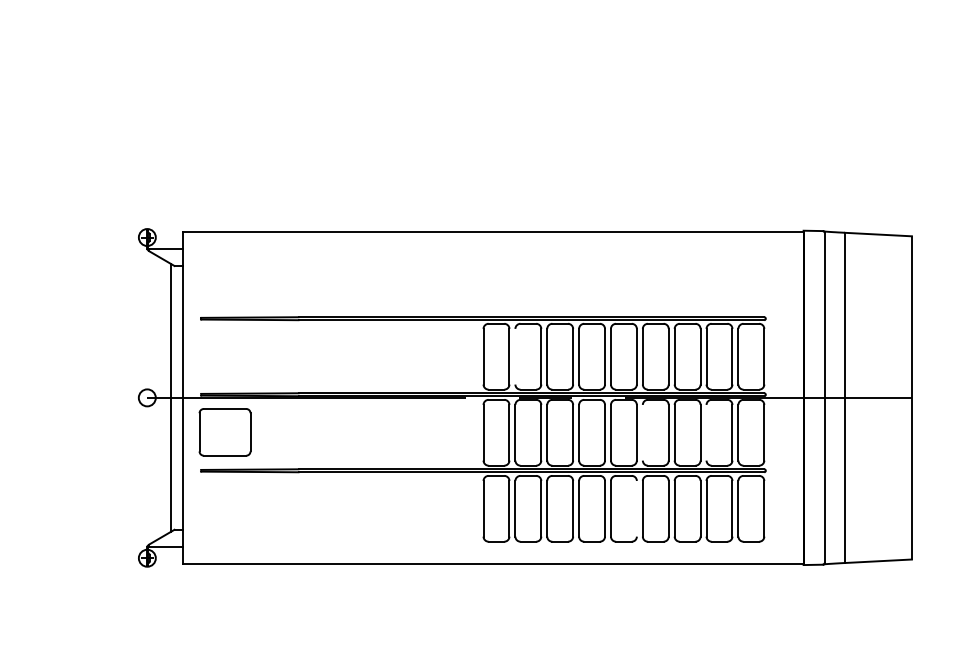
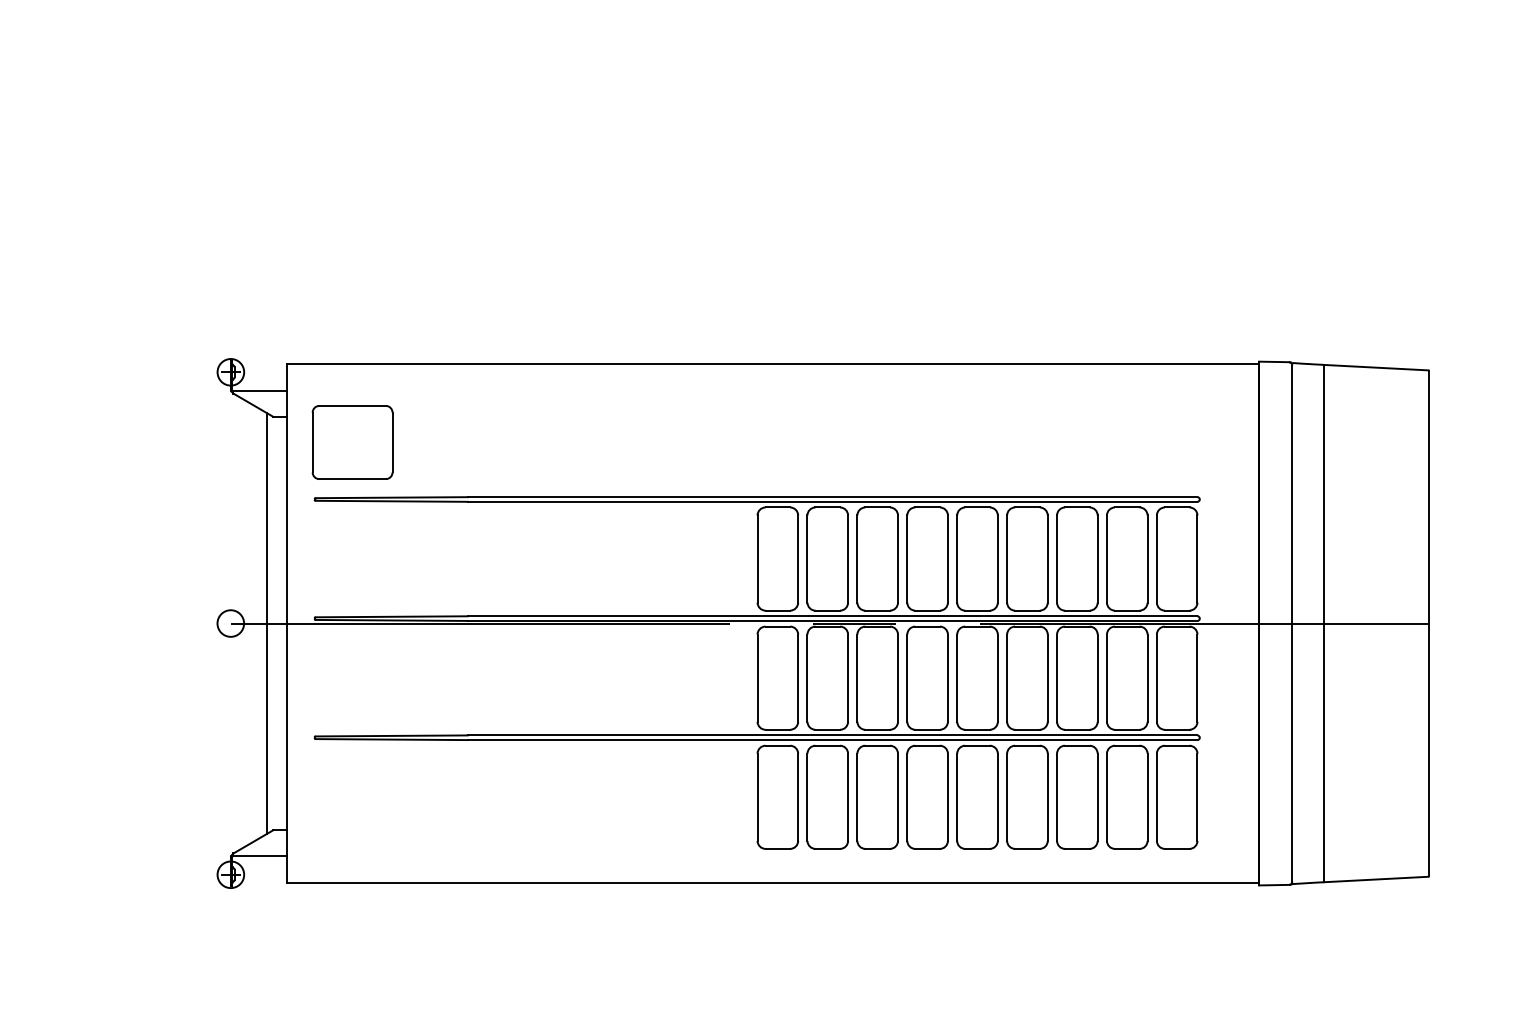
line: (515, 356) -> (807, 558), added
part: (224, 432) -> (351, 442), moved
line: (642, 432) -> (1006, 677), added
line: (706, 432) -> (1106, 677), added
line: (636, 508) -> (997, 796), added

